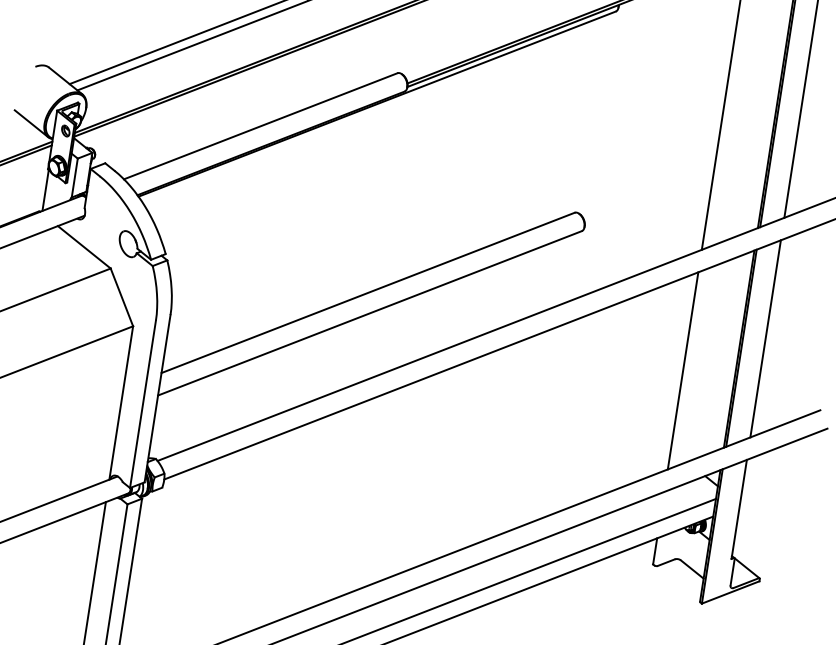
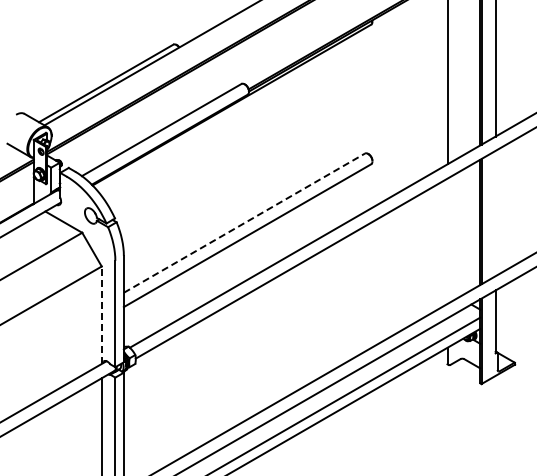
line: (368, 291) -> (244, 222), solid -> dashed
line: (765, 338) -> (495, 213), removed
line: (683, 369) -> (447, 240), removed
line: (120, 403) -> (101, 315), solid -> dashed

